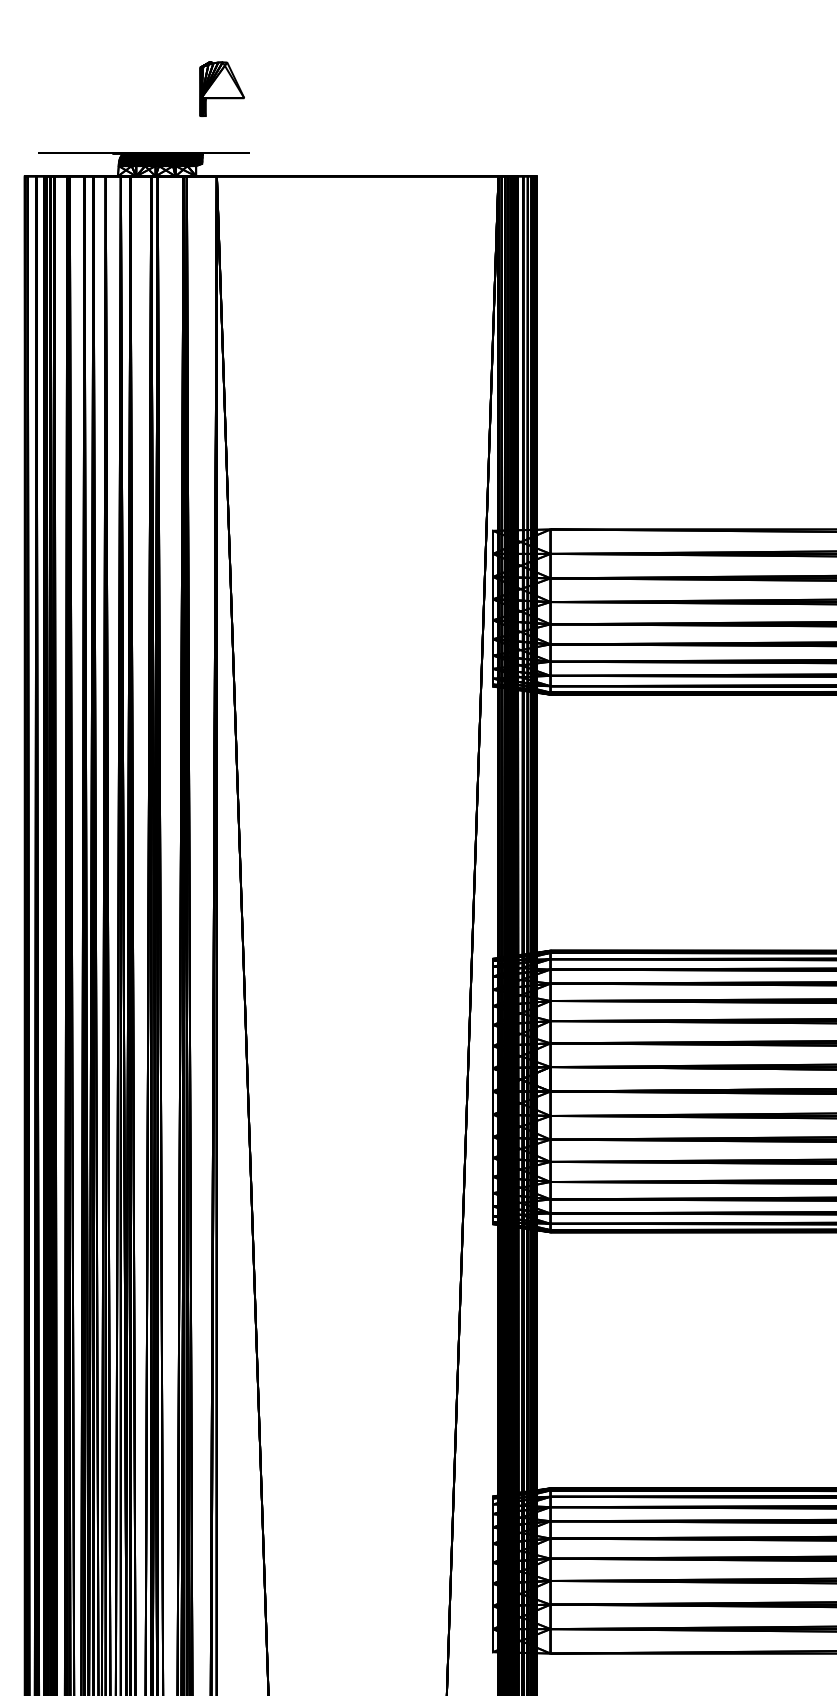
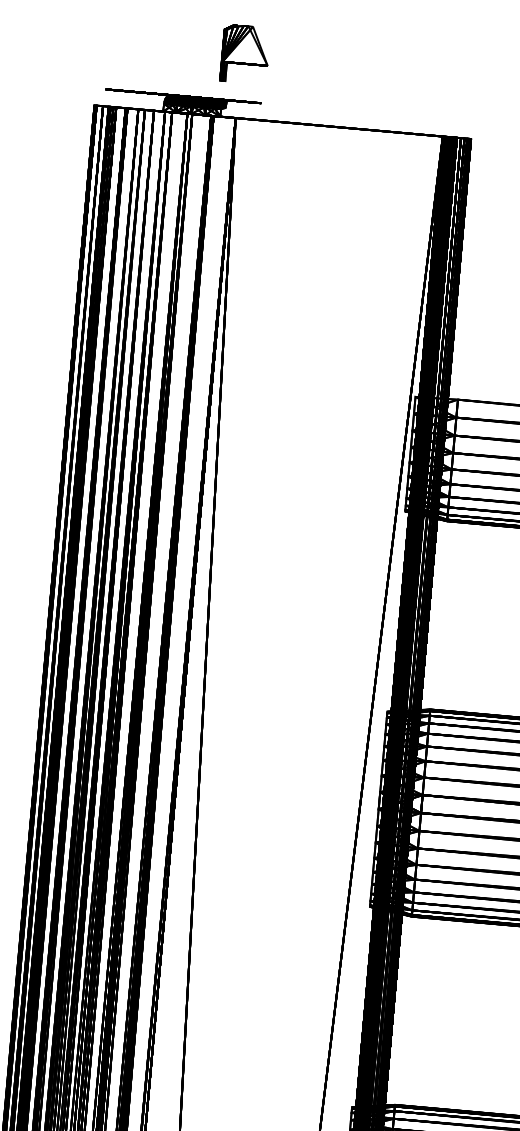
part: (222, 88) -> (245, 53), size x1.43

